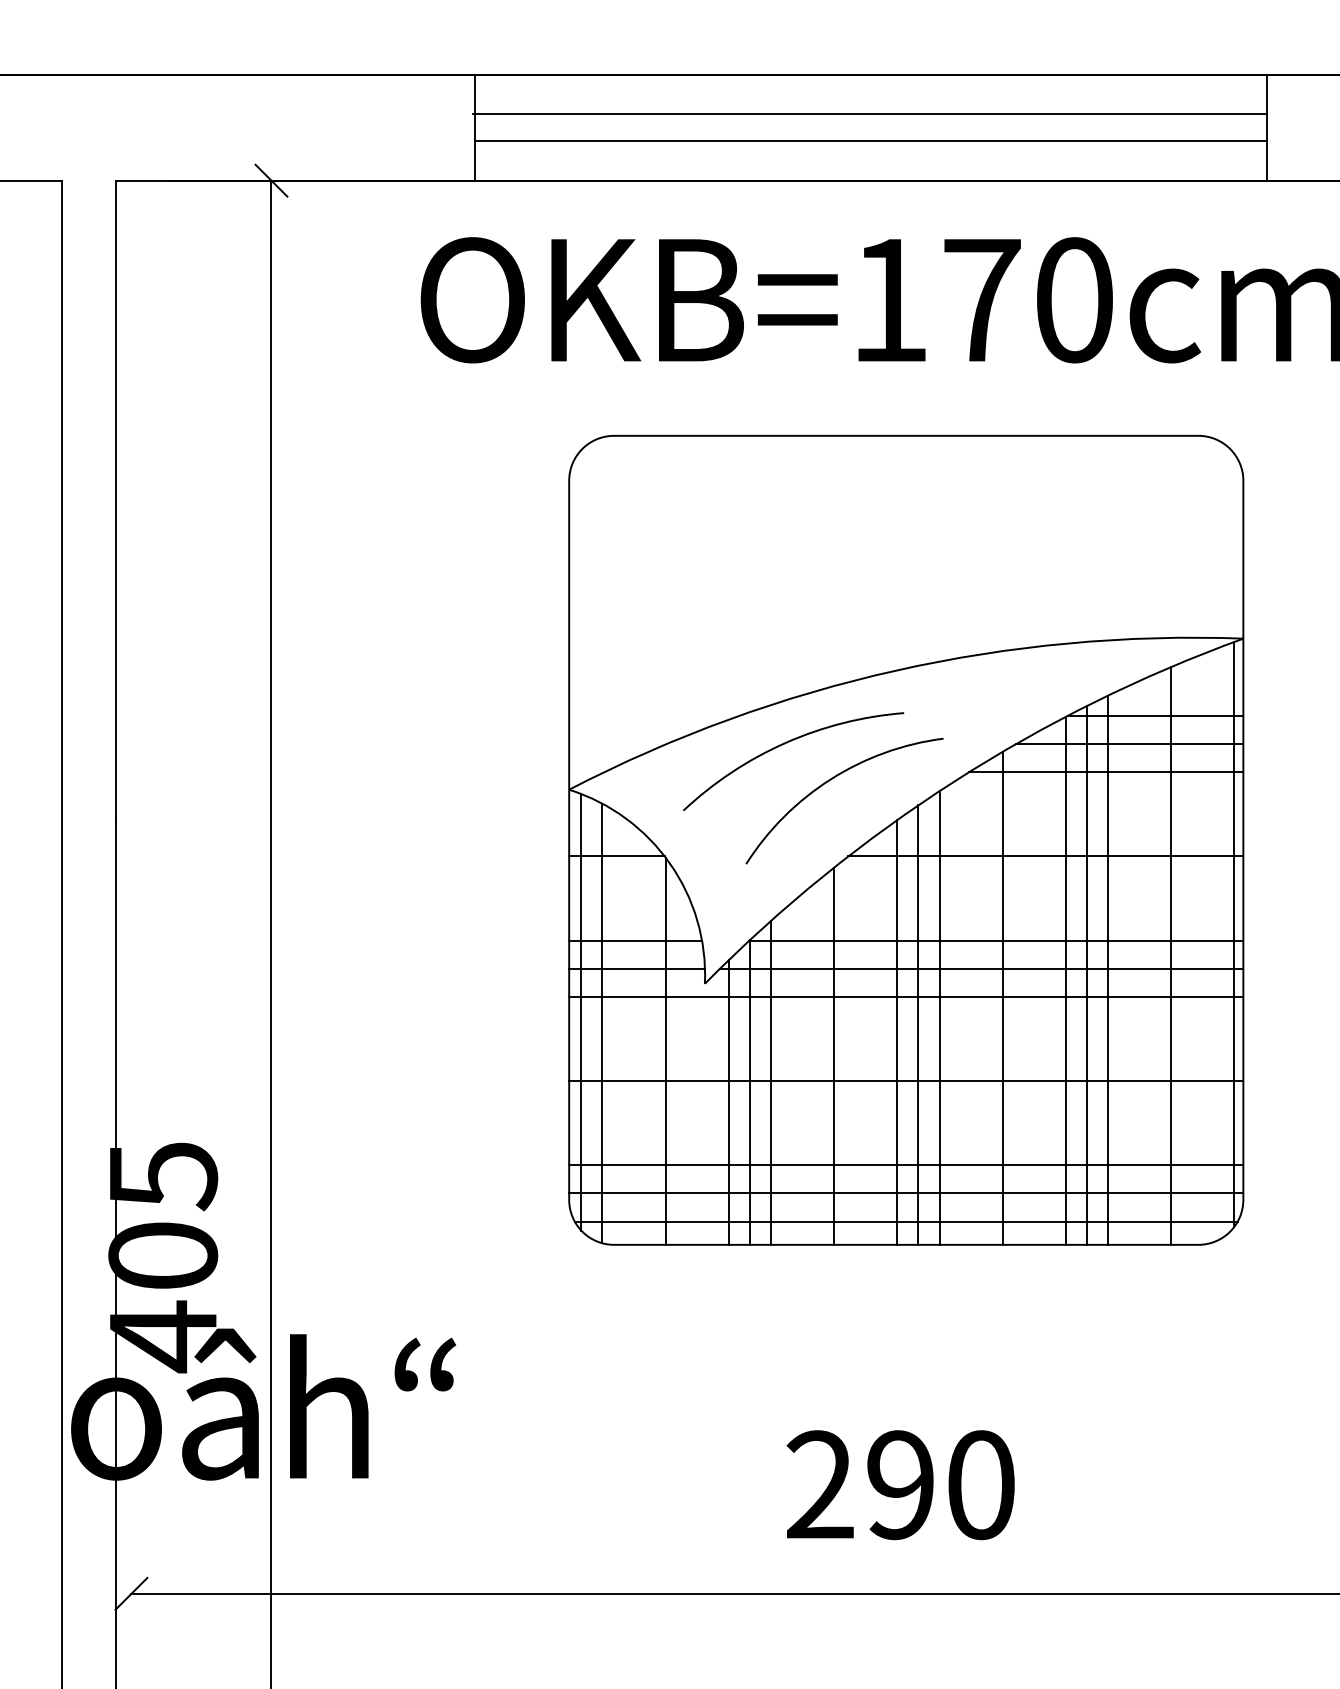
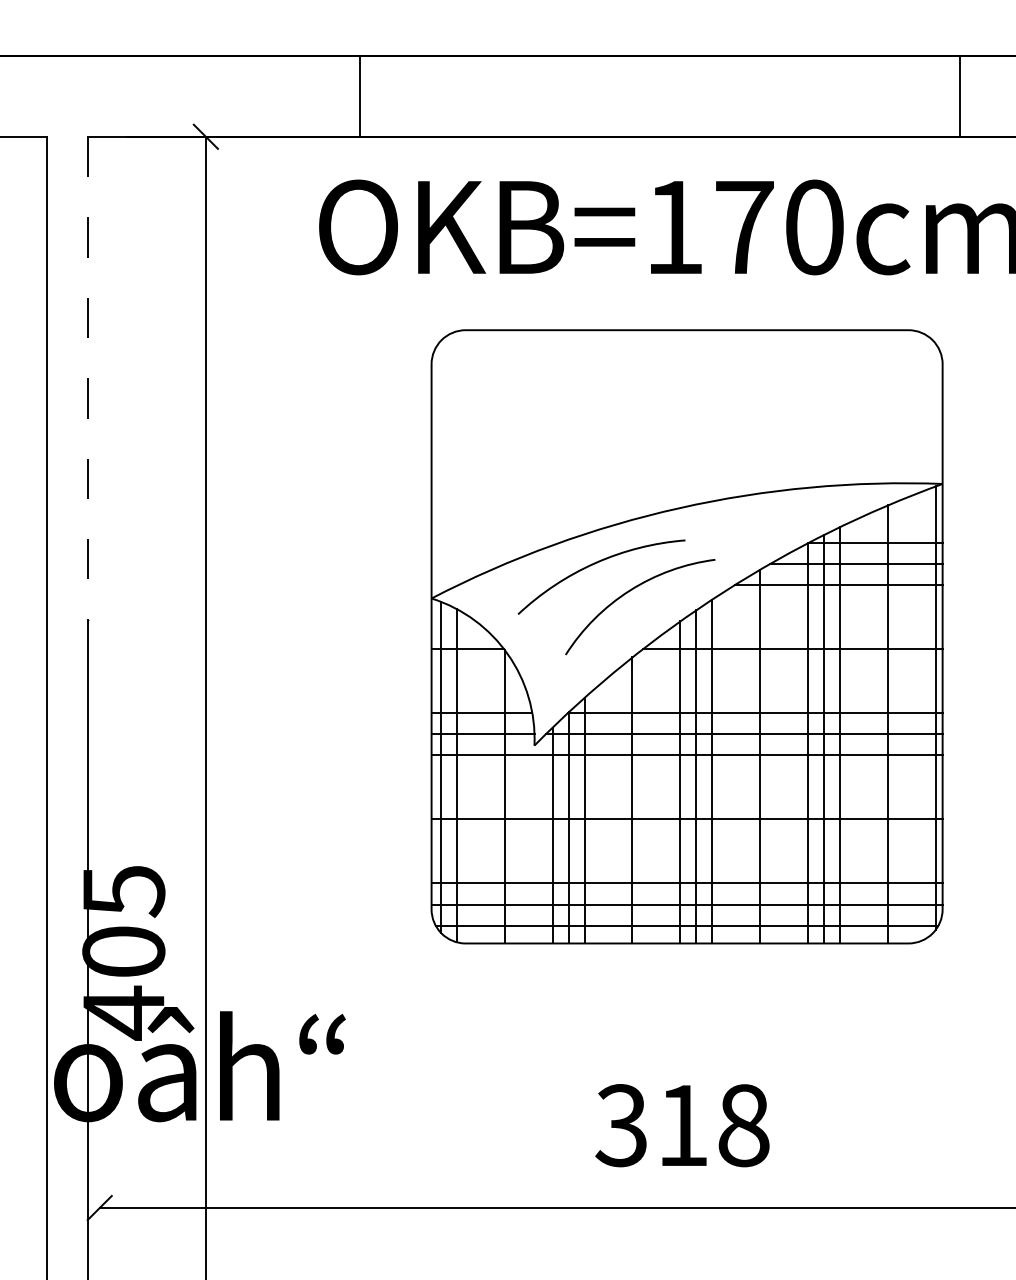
line: (869, 114) -> (659, 86), removed
line: (871, 140) -> (660, 106), removed
line: (115, 499) -> (87, 378), solid -> dashed
text: (900, 1484) -> (682, 1125), 290 -> 318

